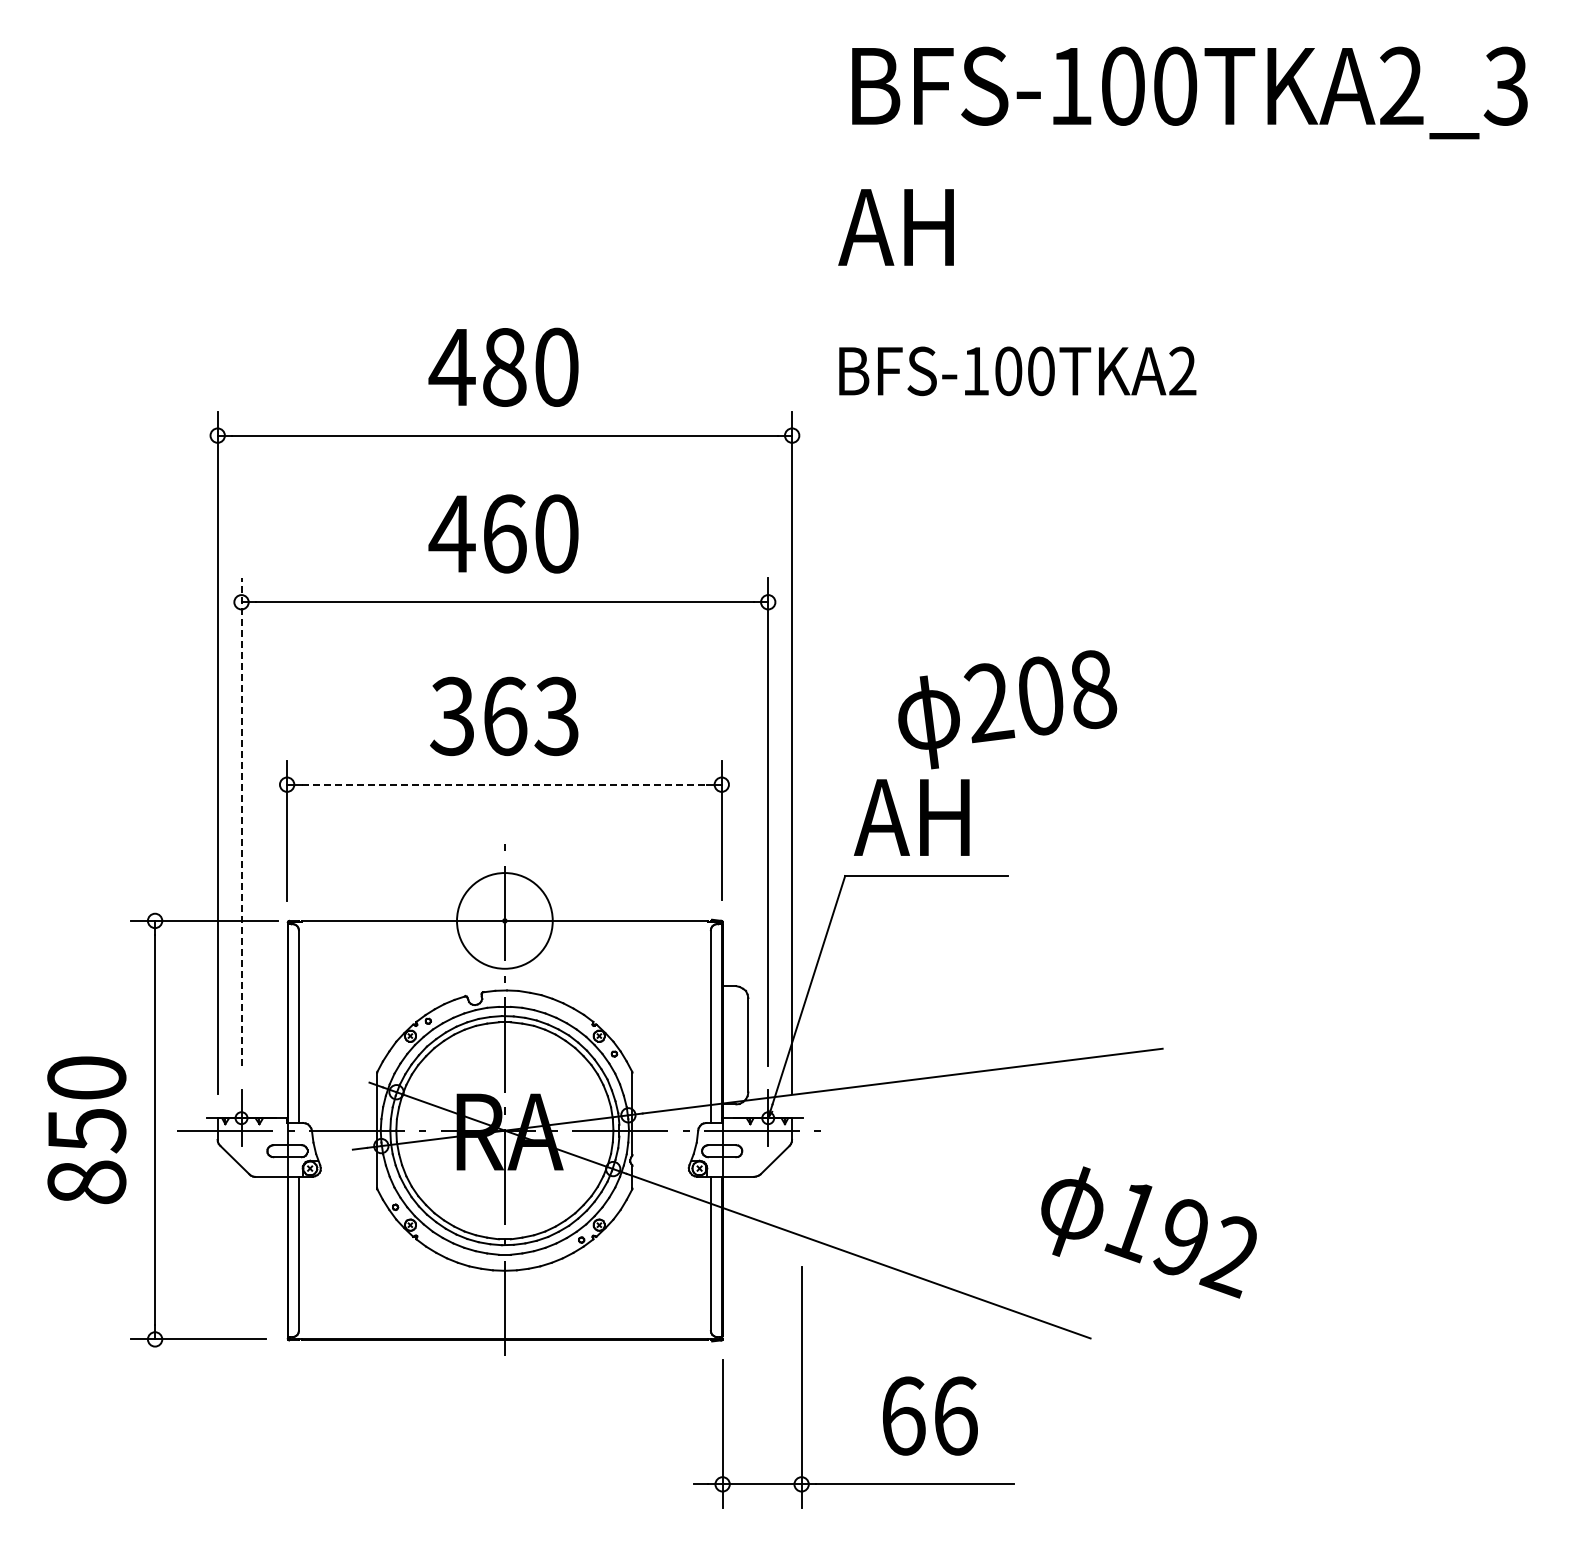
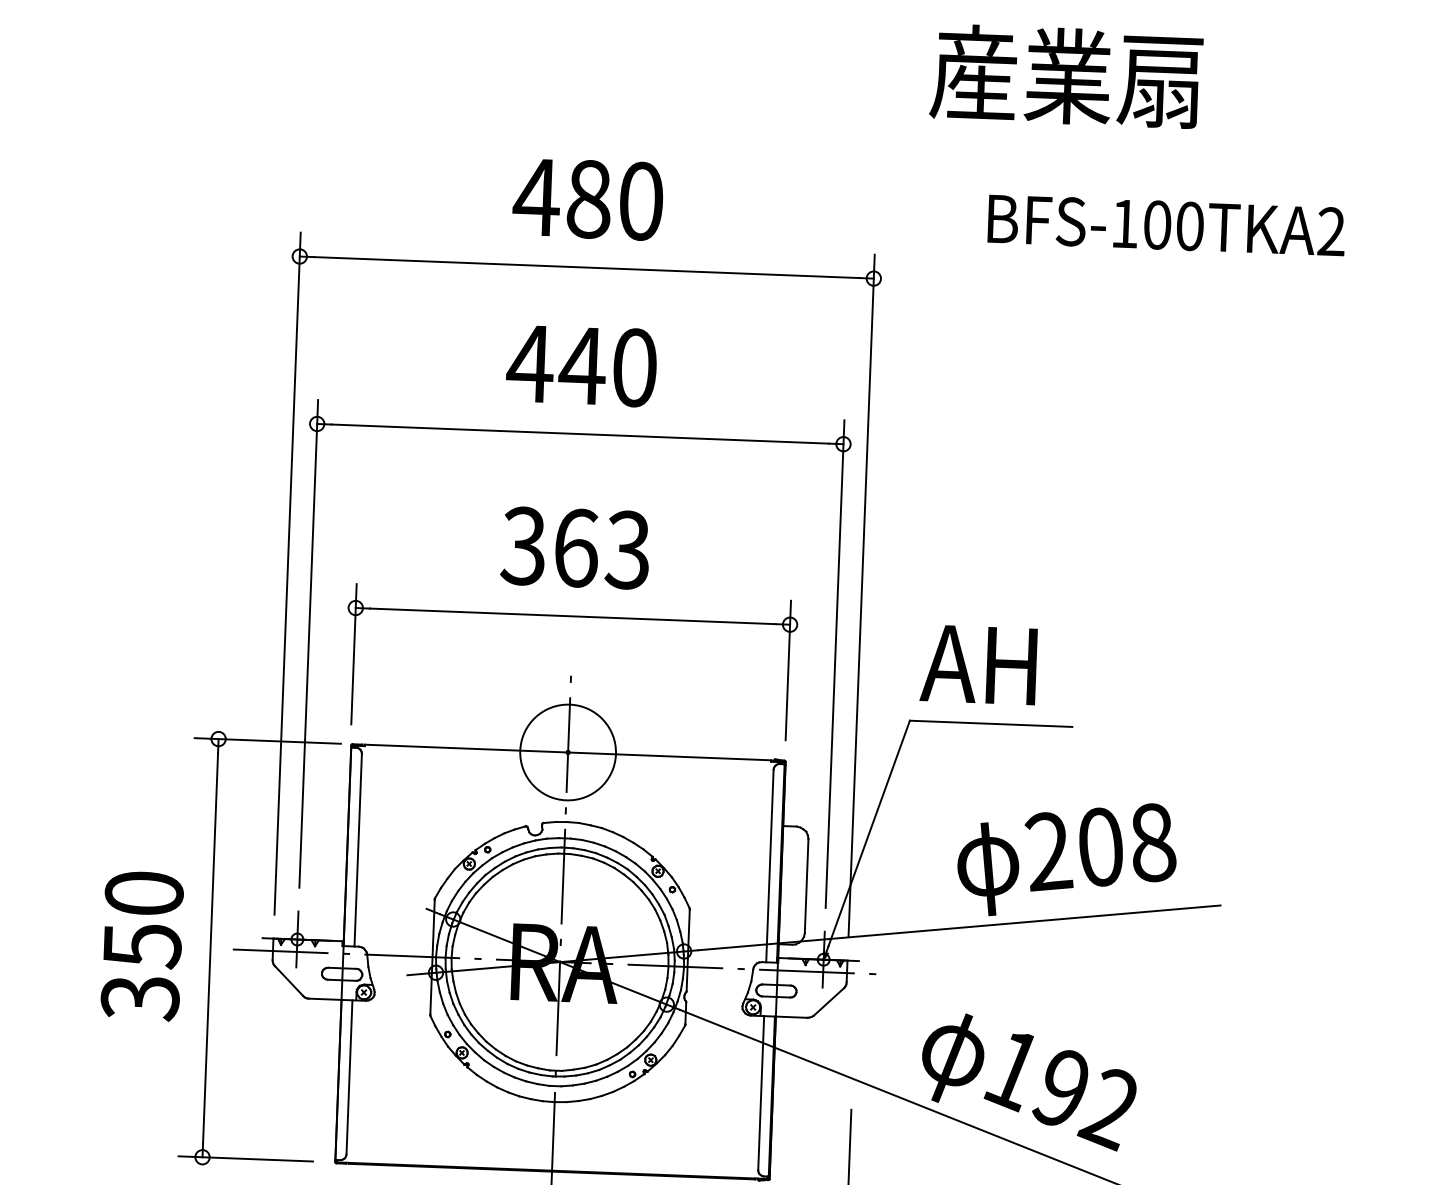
text: (975, 225) -> (1065, 75), AH -> 産業扇
text: (1017, 371) -> (1166, 225), moved
text: (503, 533) -> (581, 365), 460 -> 440
text: (1007, 709) -> (1066, 859), moved
line: (504, 784) -> (572, 616), dashed -> solid
line: (241, 821) -> (308, 643), dashed -> solid
text: (86, 1182) -> (139, 997), 850 -> 350
text: (1148, 1232) -> (1028, 1081), moved

